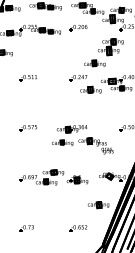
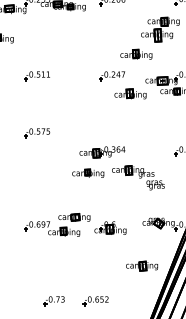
part: (28, 128) -> (37, 133), moved
part: (26, 228) -> (53, 301), moved
part: (78, 228) -> (95, 301), moved

